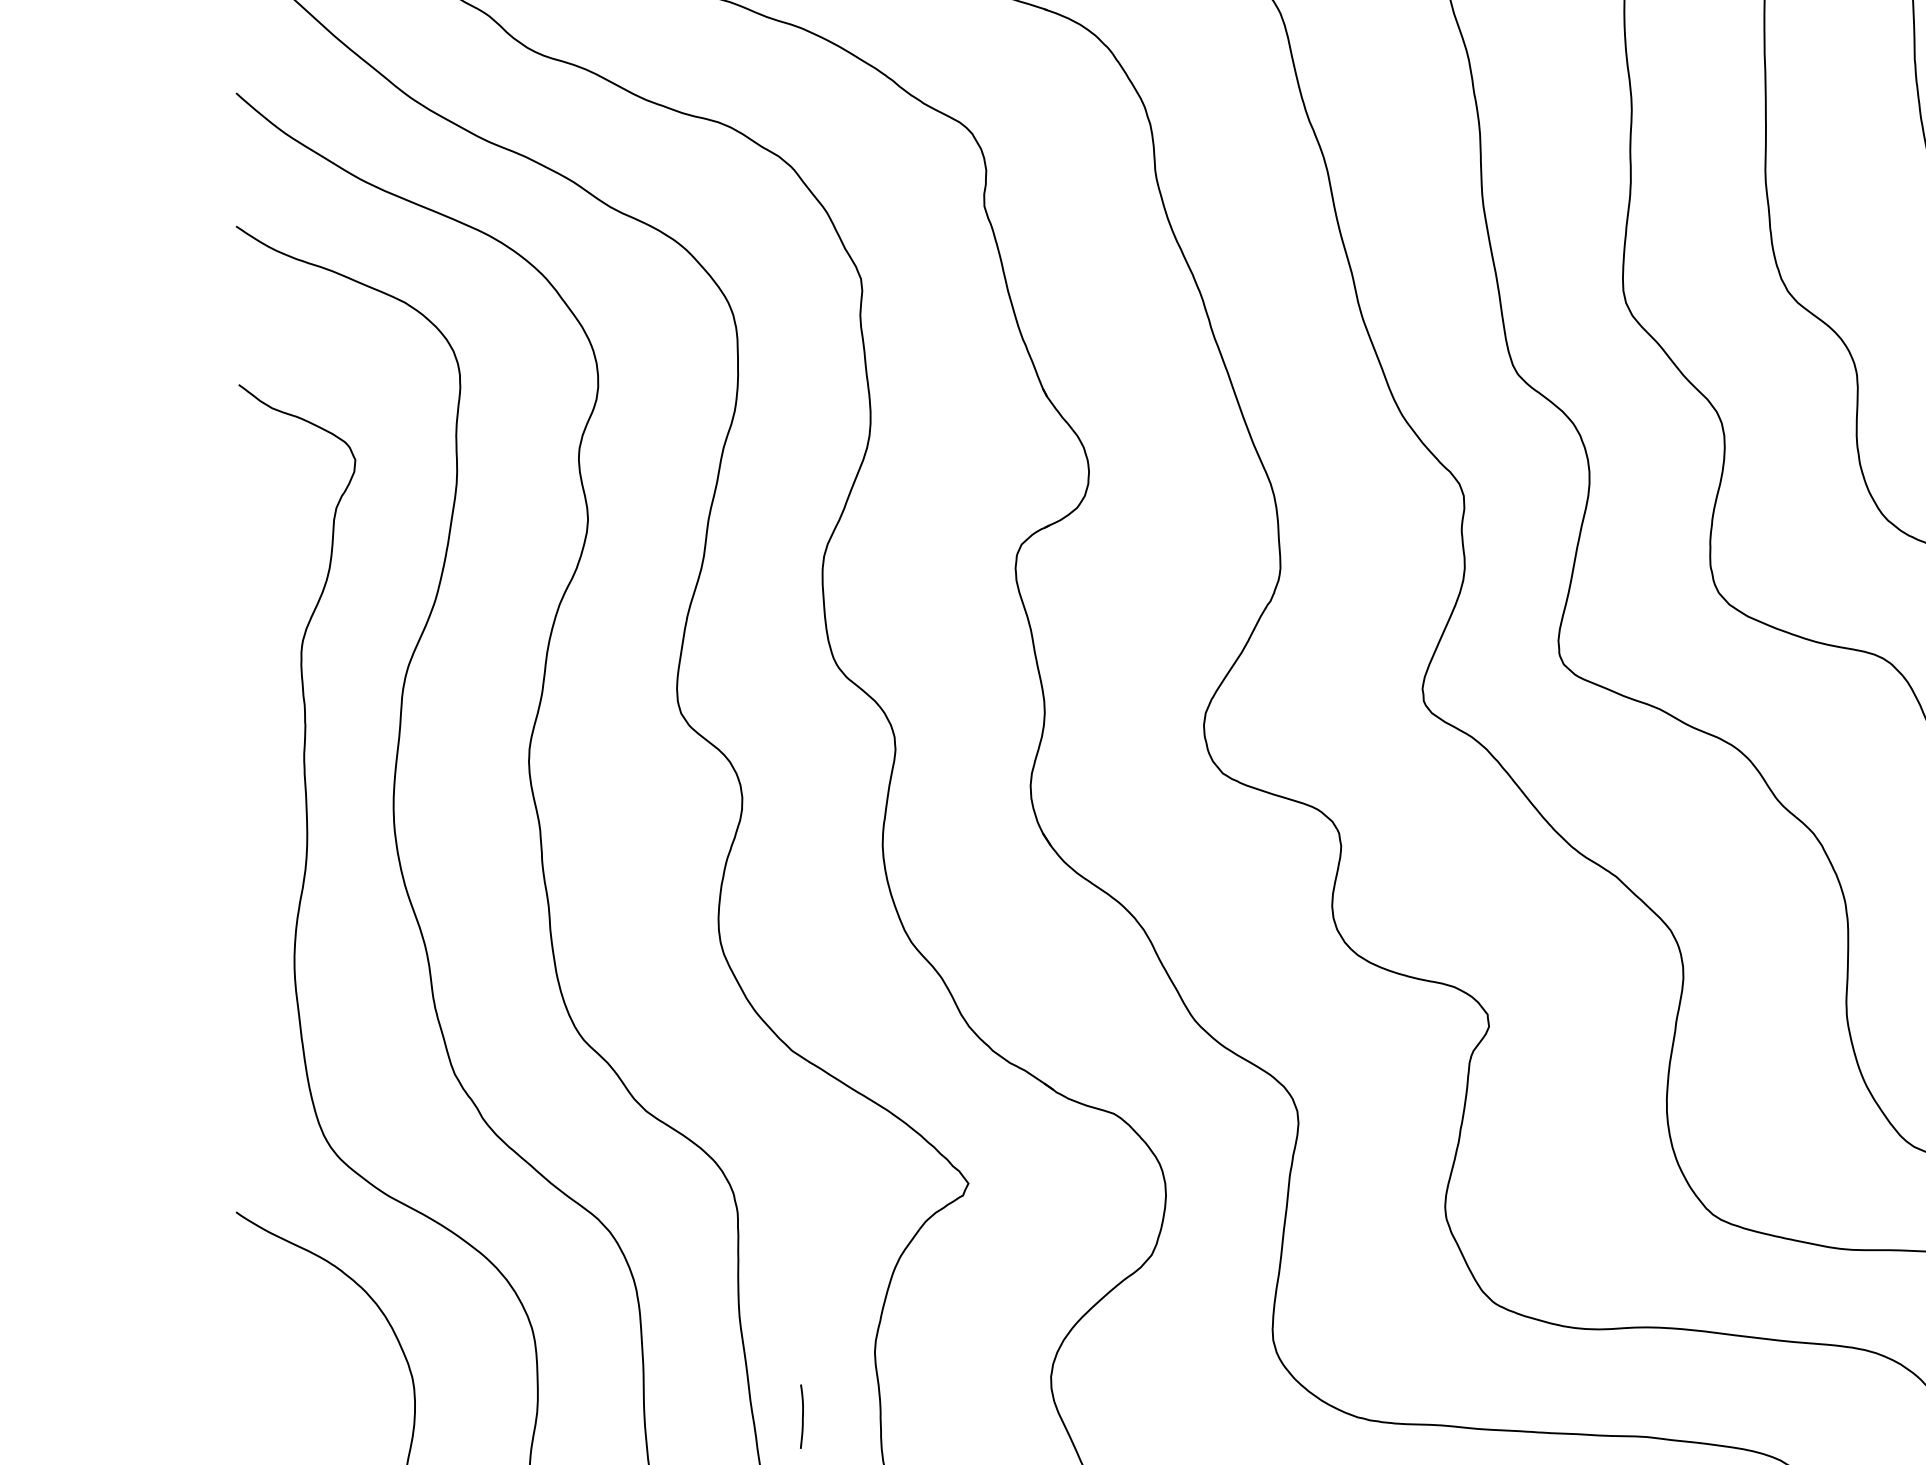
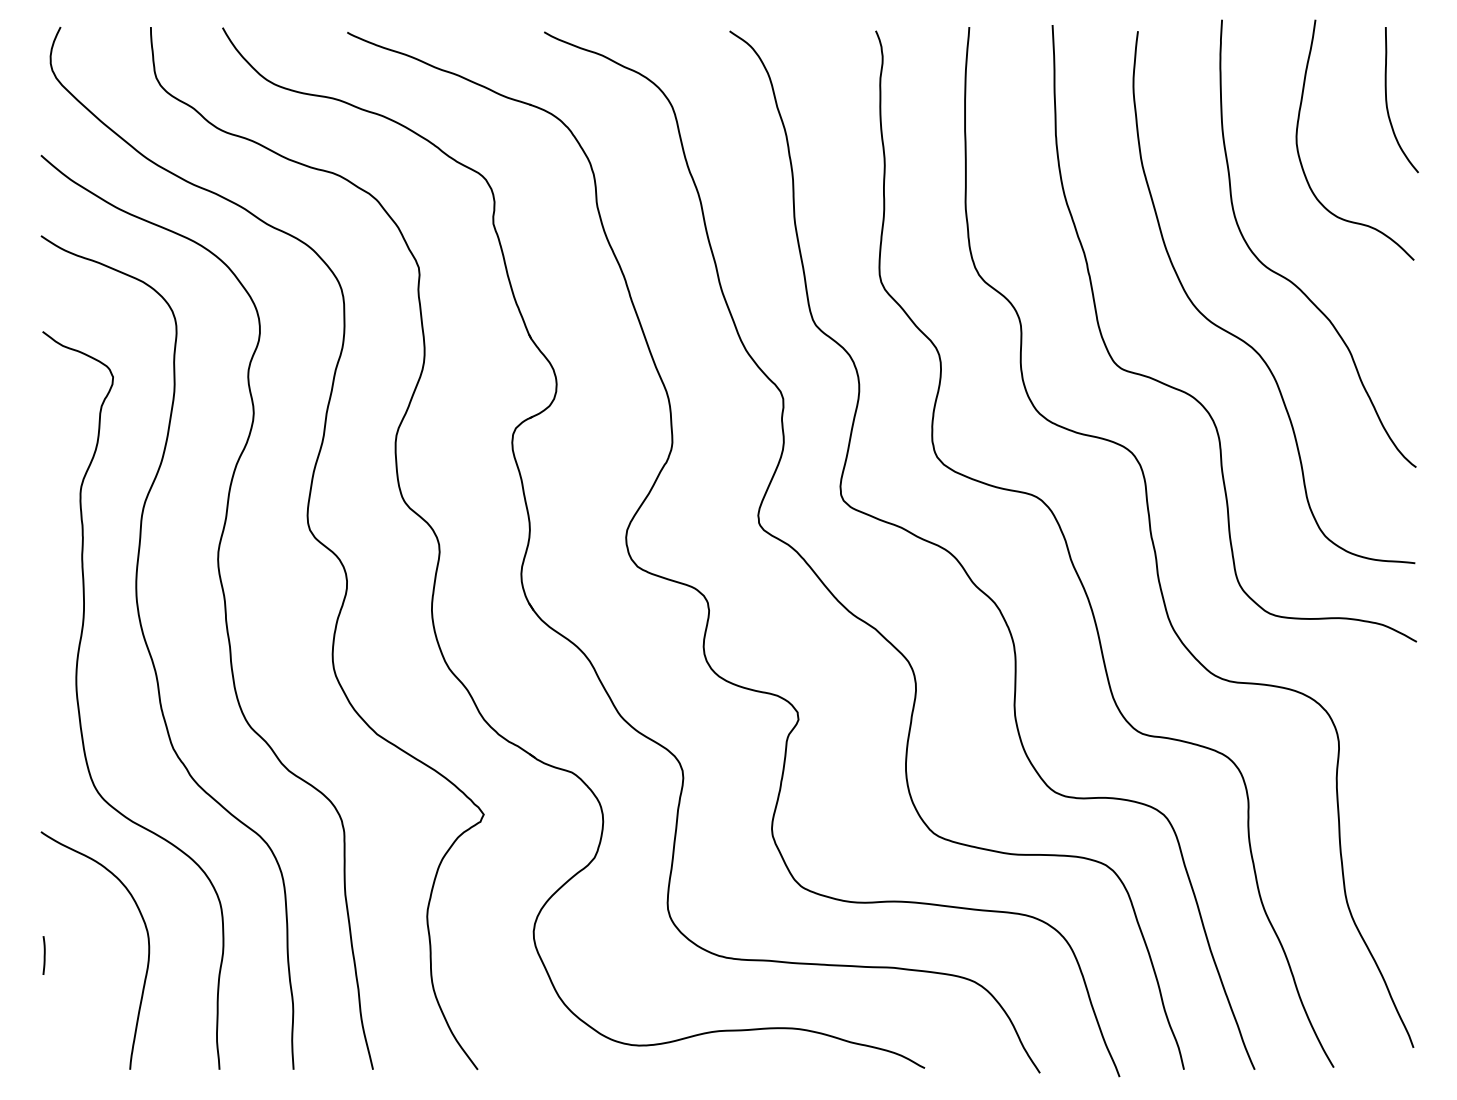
line: (800, 1416) -> (43, 955), moved

